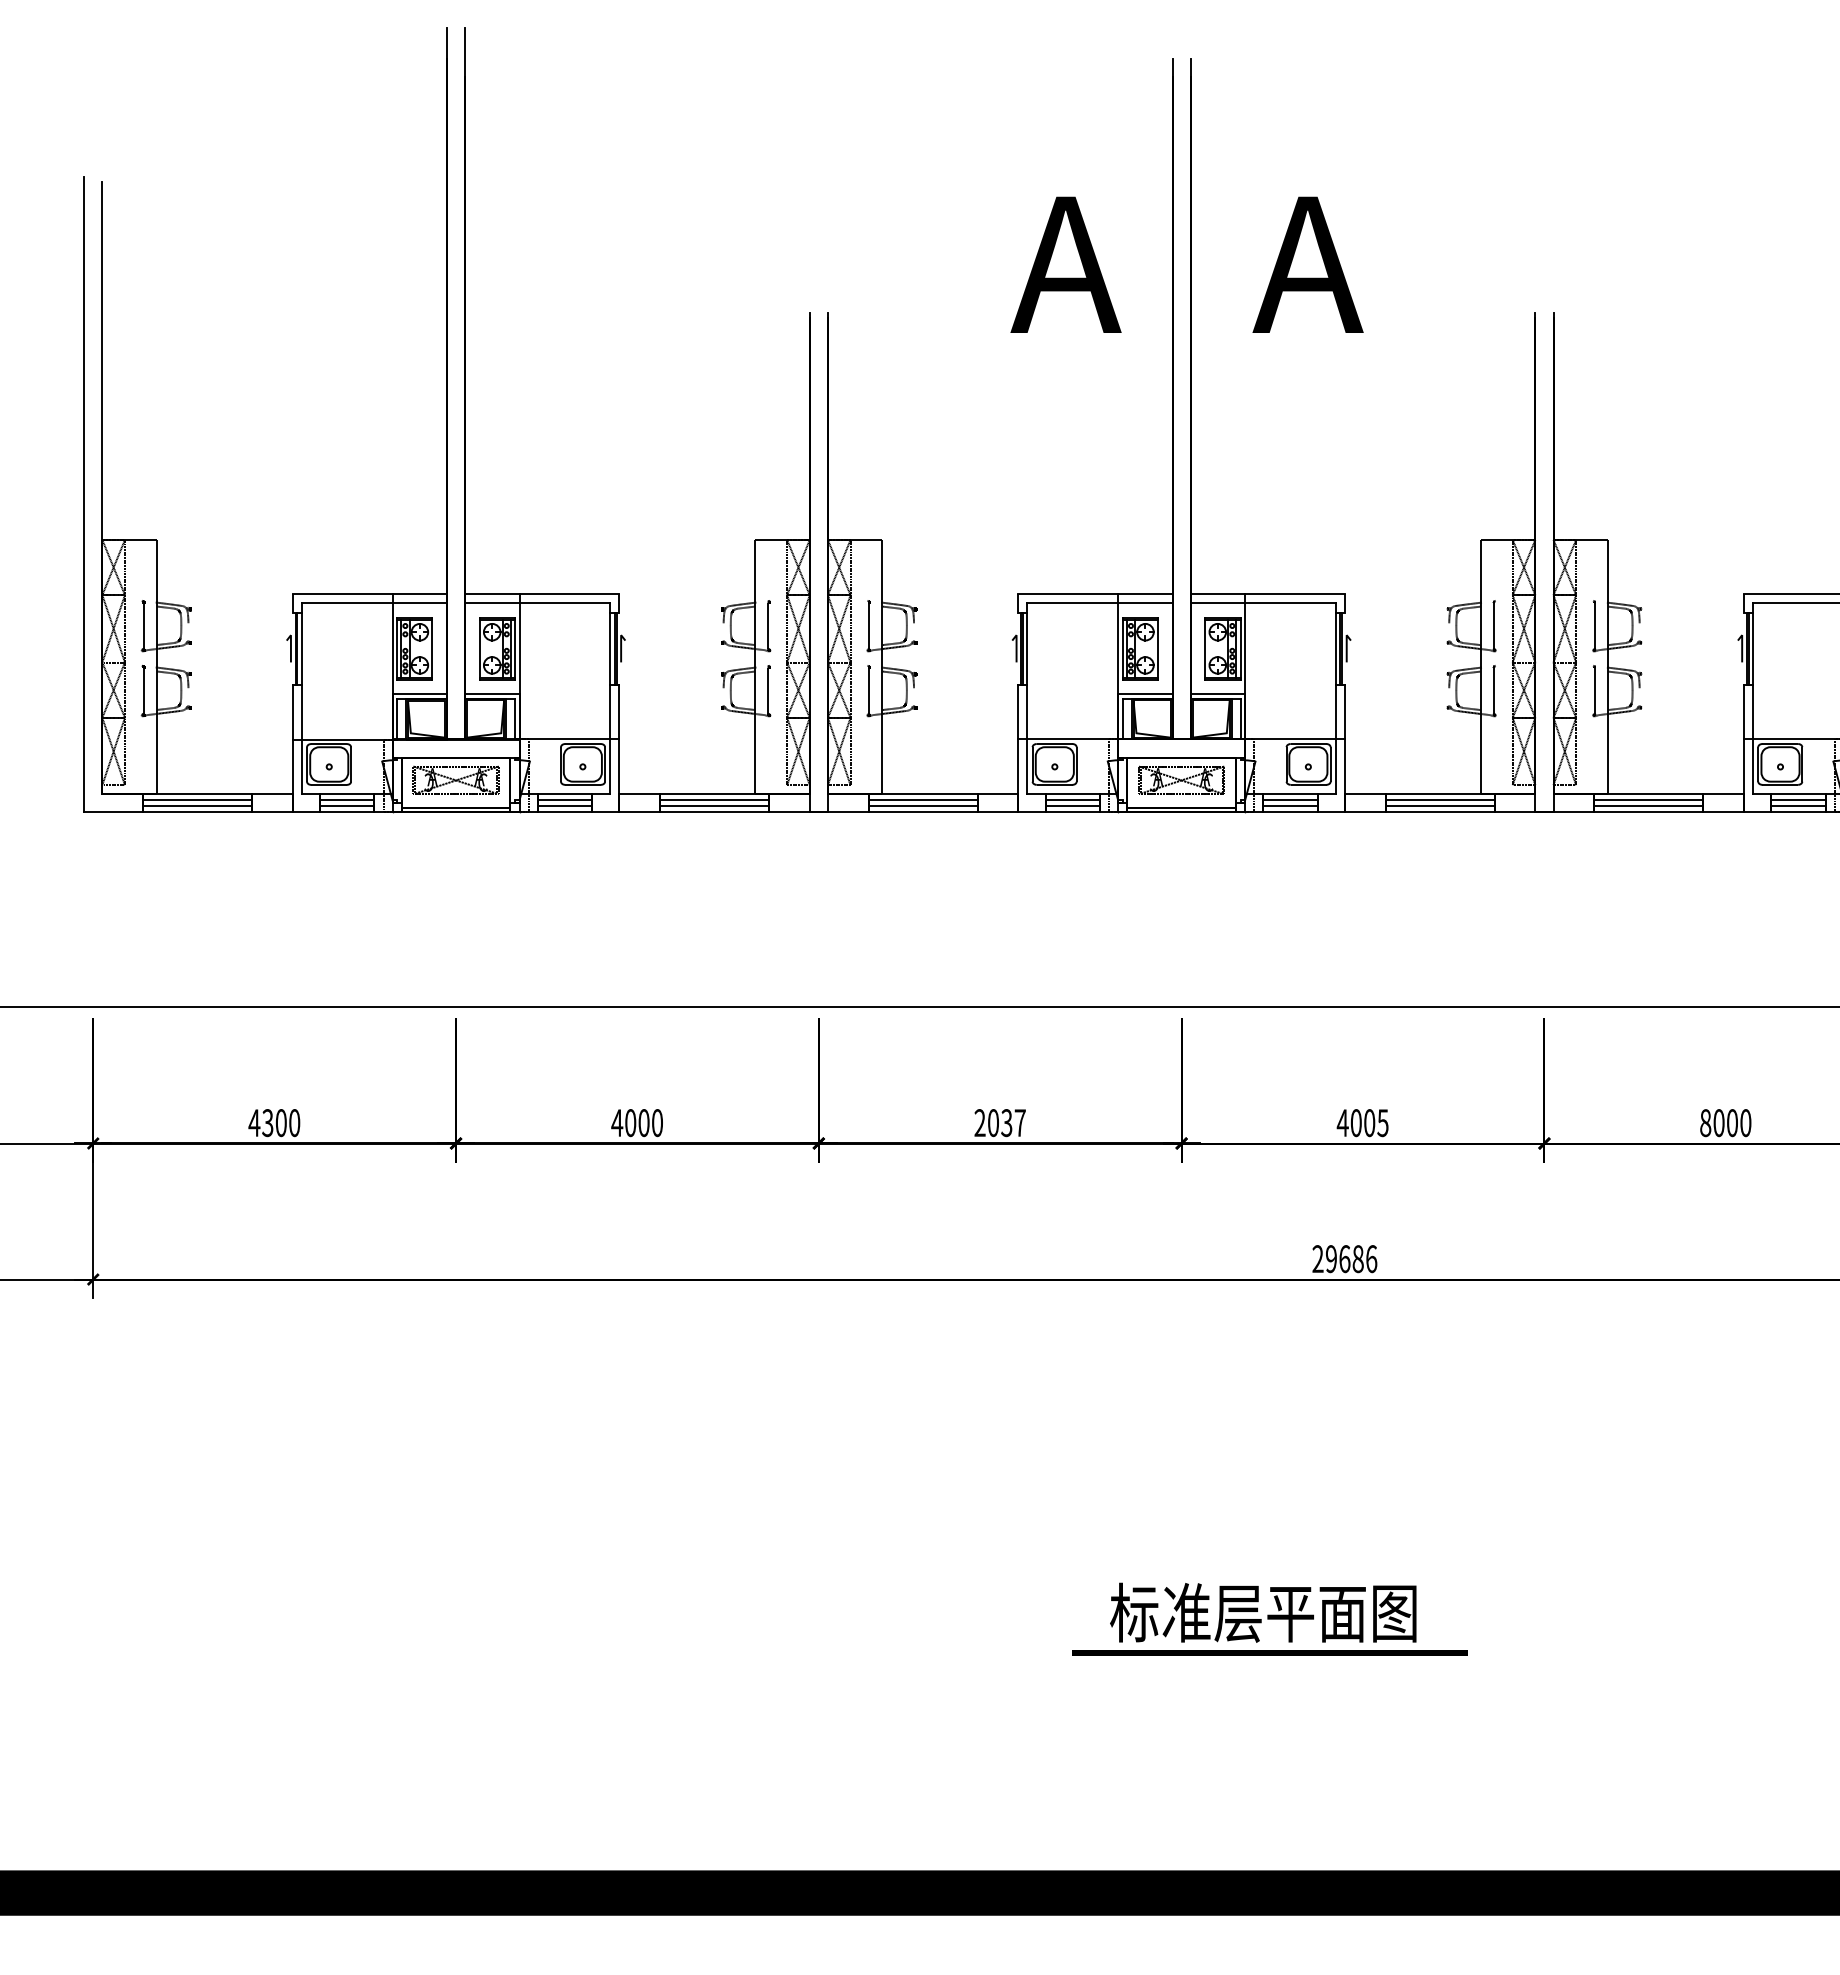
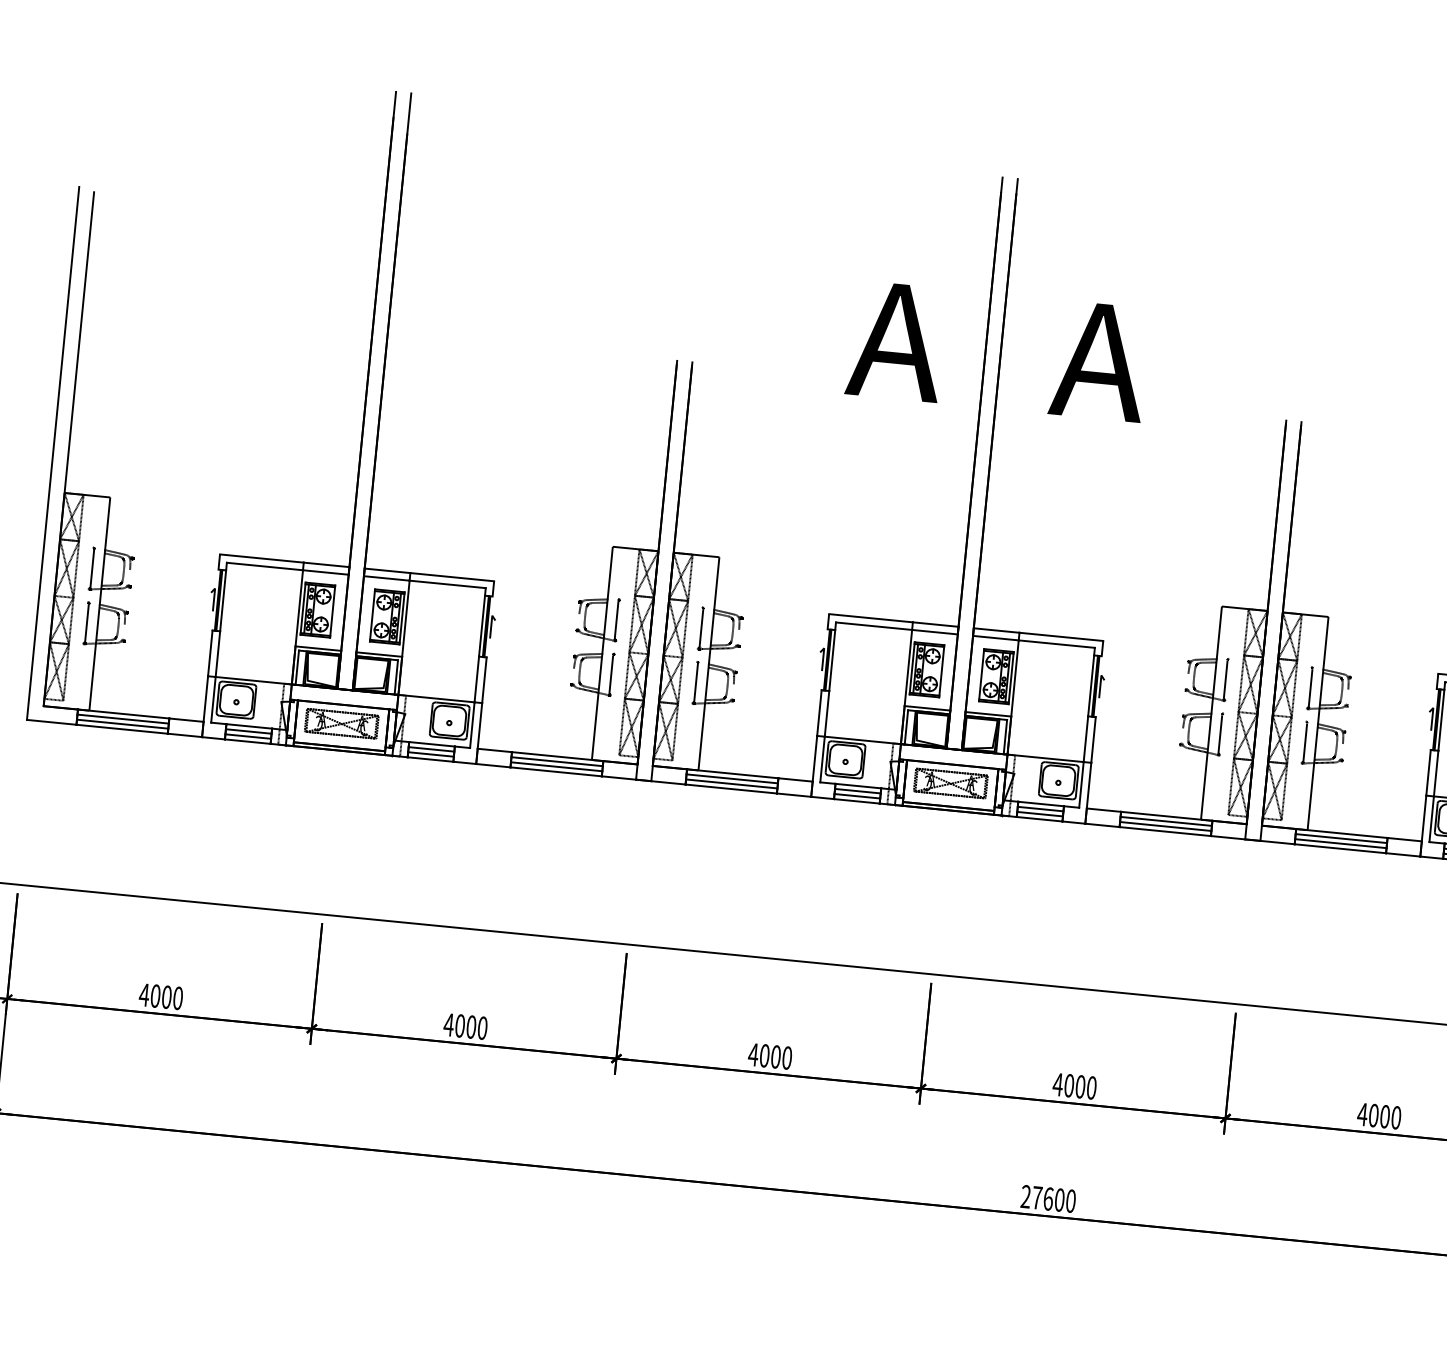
text: (267, 1122) -> (155, 995), 4300 -> 4000
text: (1382, 1122) -> (1091, 1087), 4005 -> 4000
text: (999, 1123) -> (769, 1056), 2037 -> 4000
text: (1705, 1123) -> (1362, 1114), 8000 -> 4000
text: (1351, 1259) -> (1054, 1199), 29686 -> 27600

